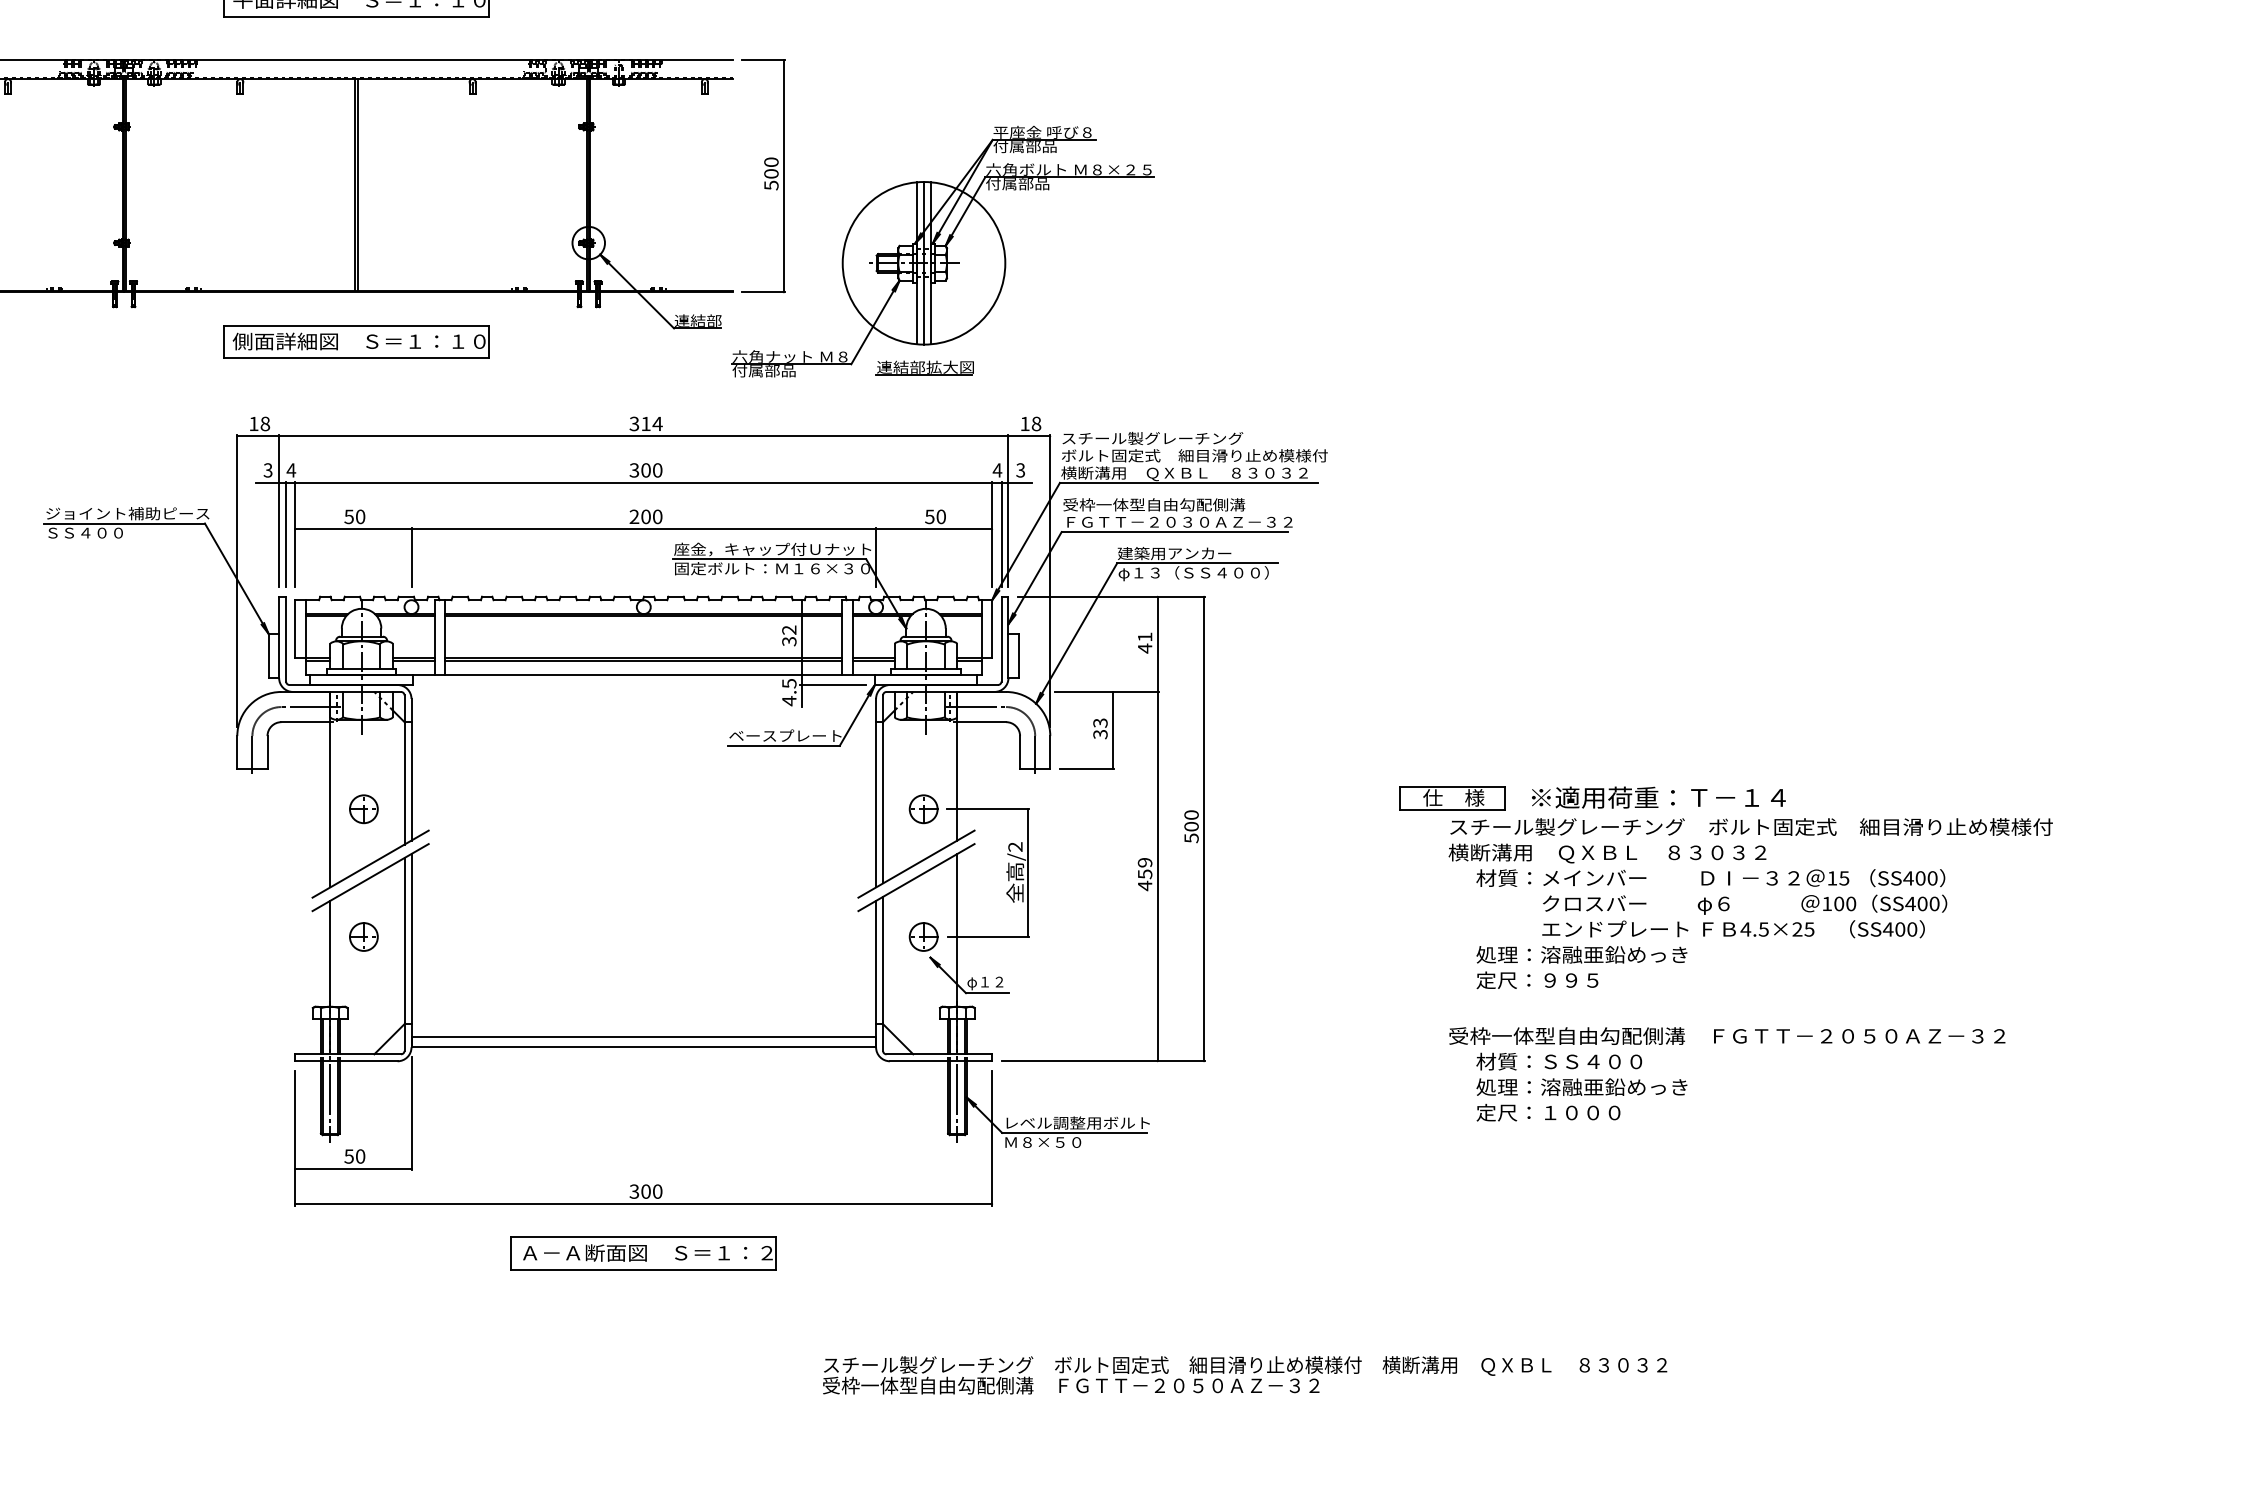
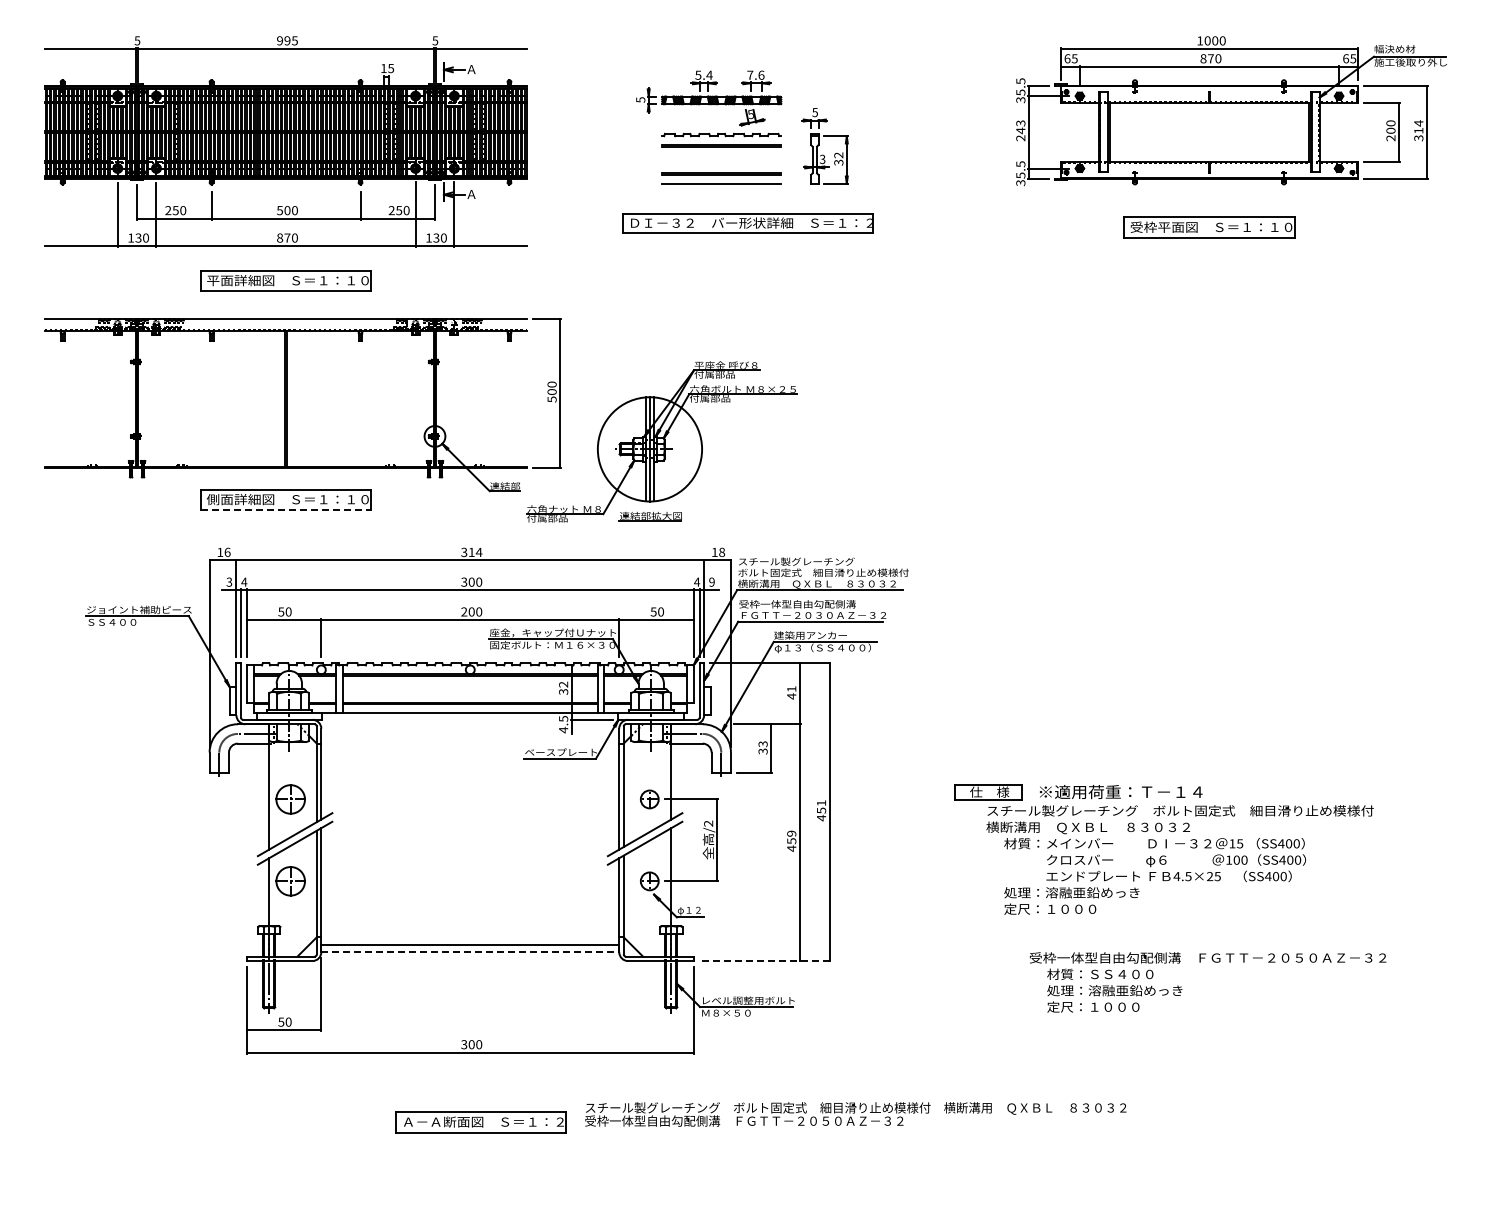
line: (357, 358) -> (286, 510), solid -> dashed
text: (265, 422) -> (227, 551), 18 -> 16
text: (1019, 470) -> (711, 582), 3 -> 9
part: (363, 809) -> (290, 799), size x1.6
text: (1191, 826) -> (821, 810), 500 -> 451
part: (363, 937) -> (290, 881), size x1.6
text: (1582, 979) -> (1072, 908), 定尺：９９５ -> 定尺：１０００
line: (644, 1047) -> (470, 952), solid -> dashed
line: (1102, 1061) -> (764, 961), solid -> dashed
text: (1727, 1074) -> (1208, 982), moved
part: (642, 1253) -> (480, 1122), moved
text: (1244, 1375) -> (855, 1114), moved

